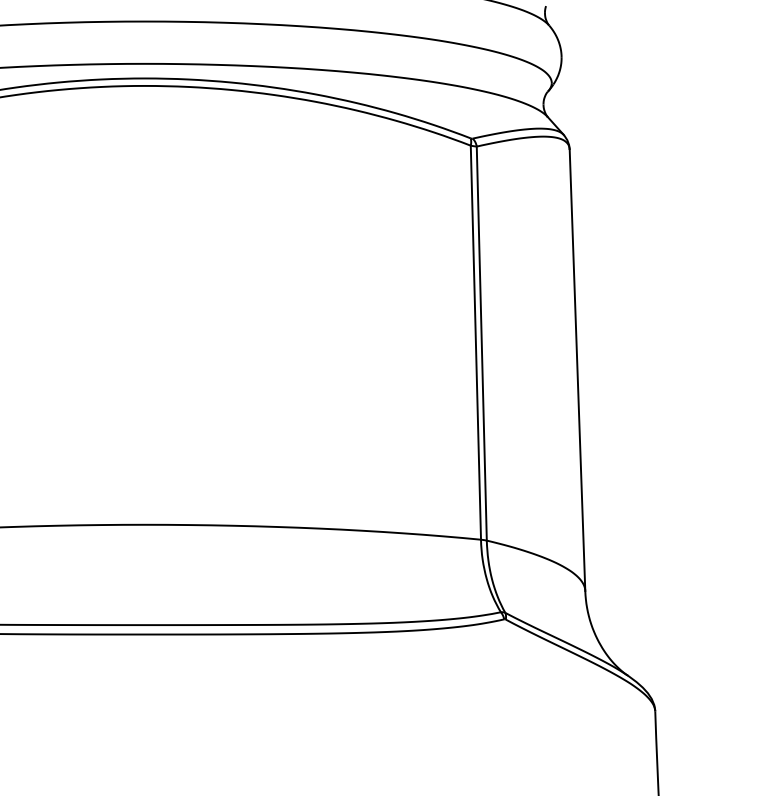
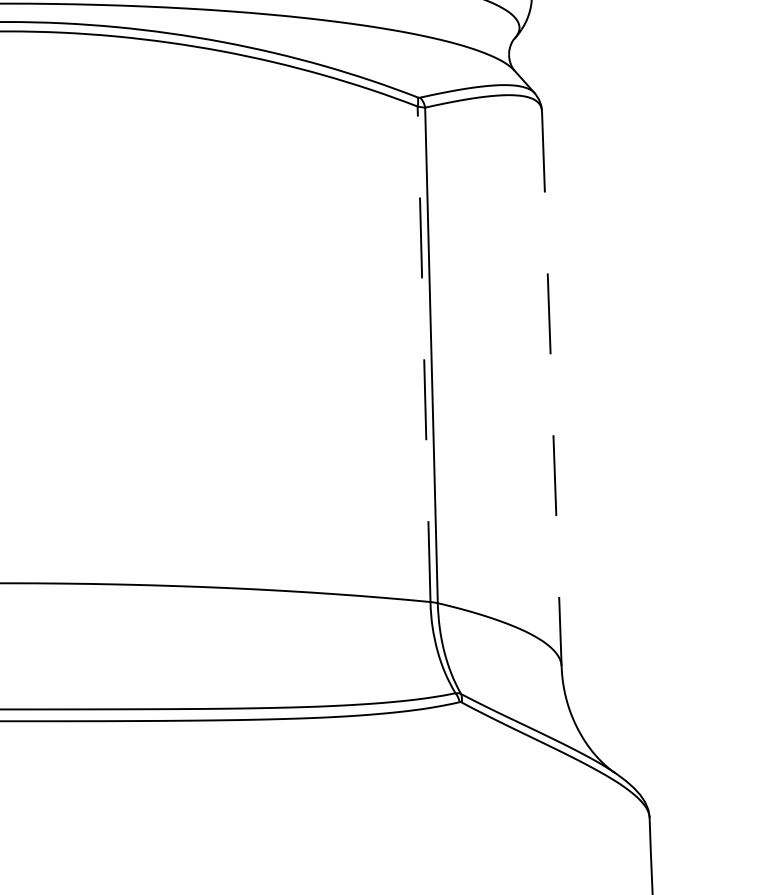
line: (475, 342) -> (423, 354), solid -> dashed
line: (577, 370) -> (551, 389), solid -> dashed

